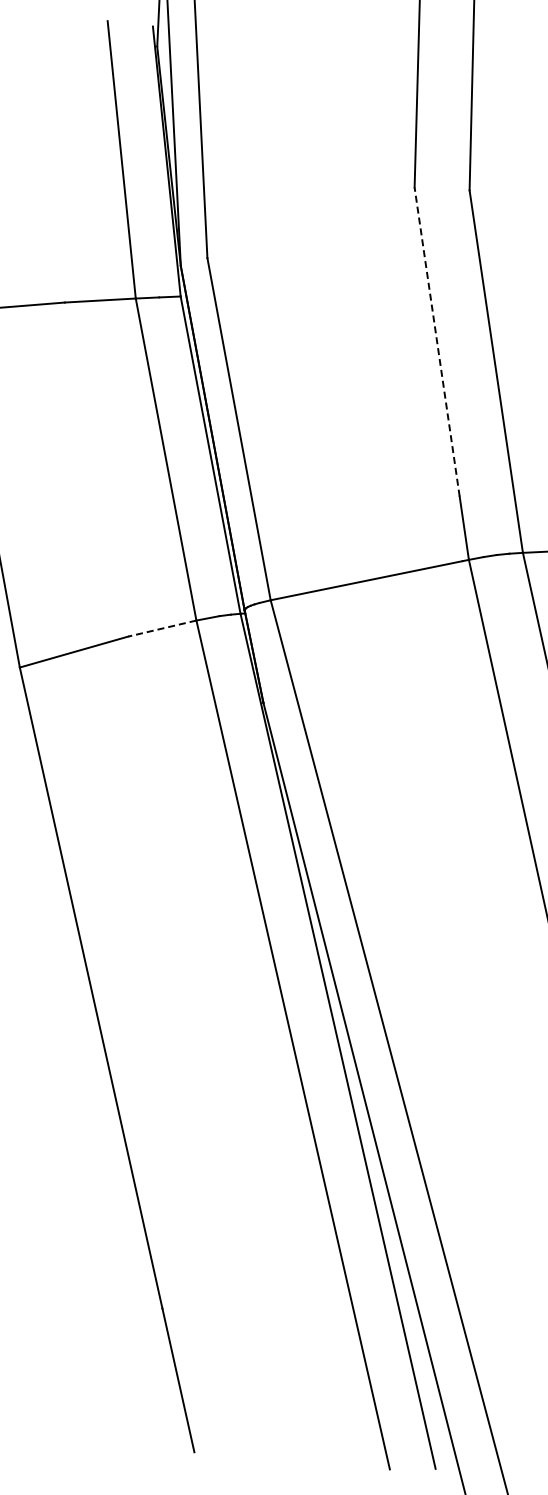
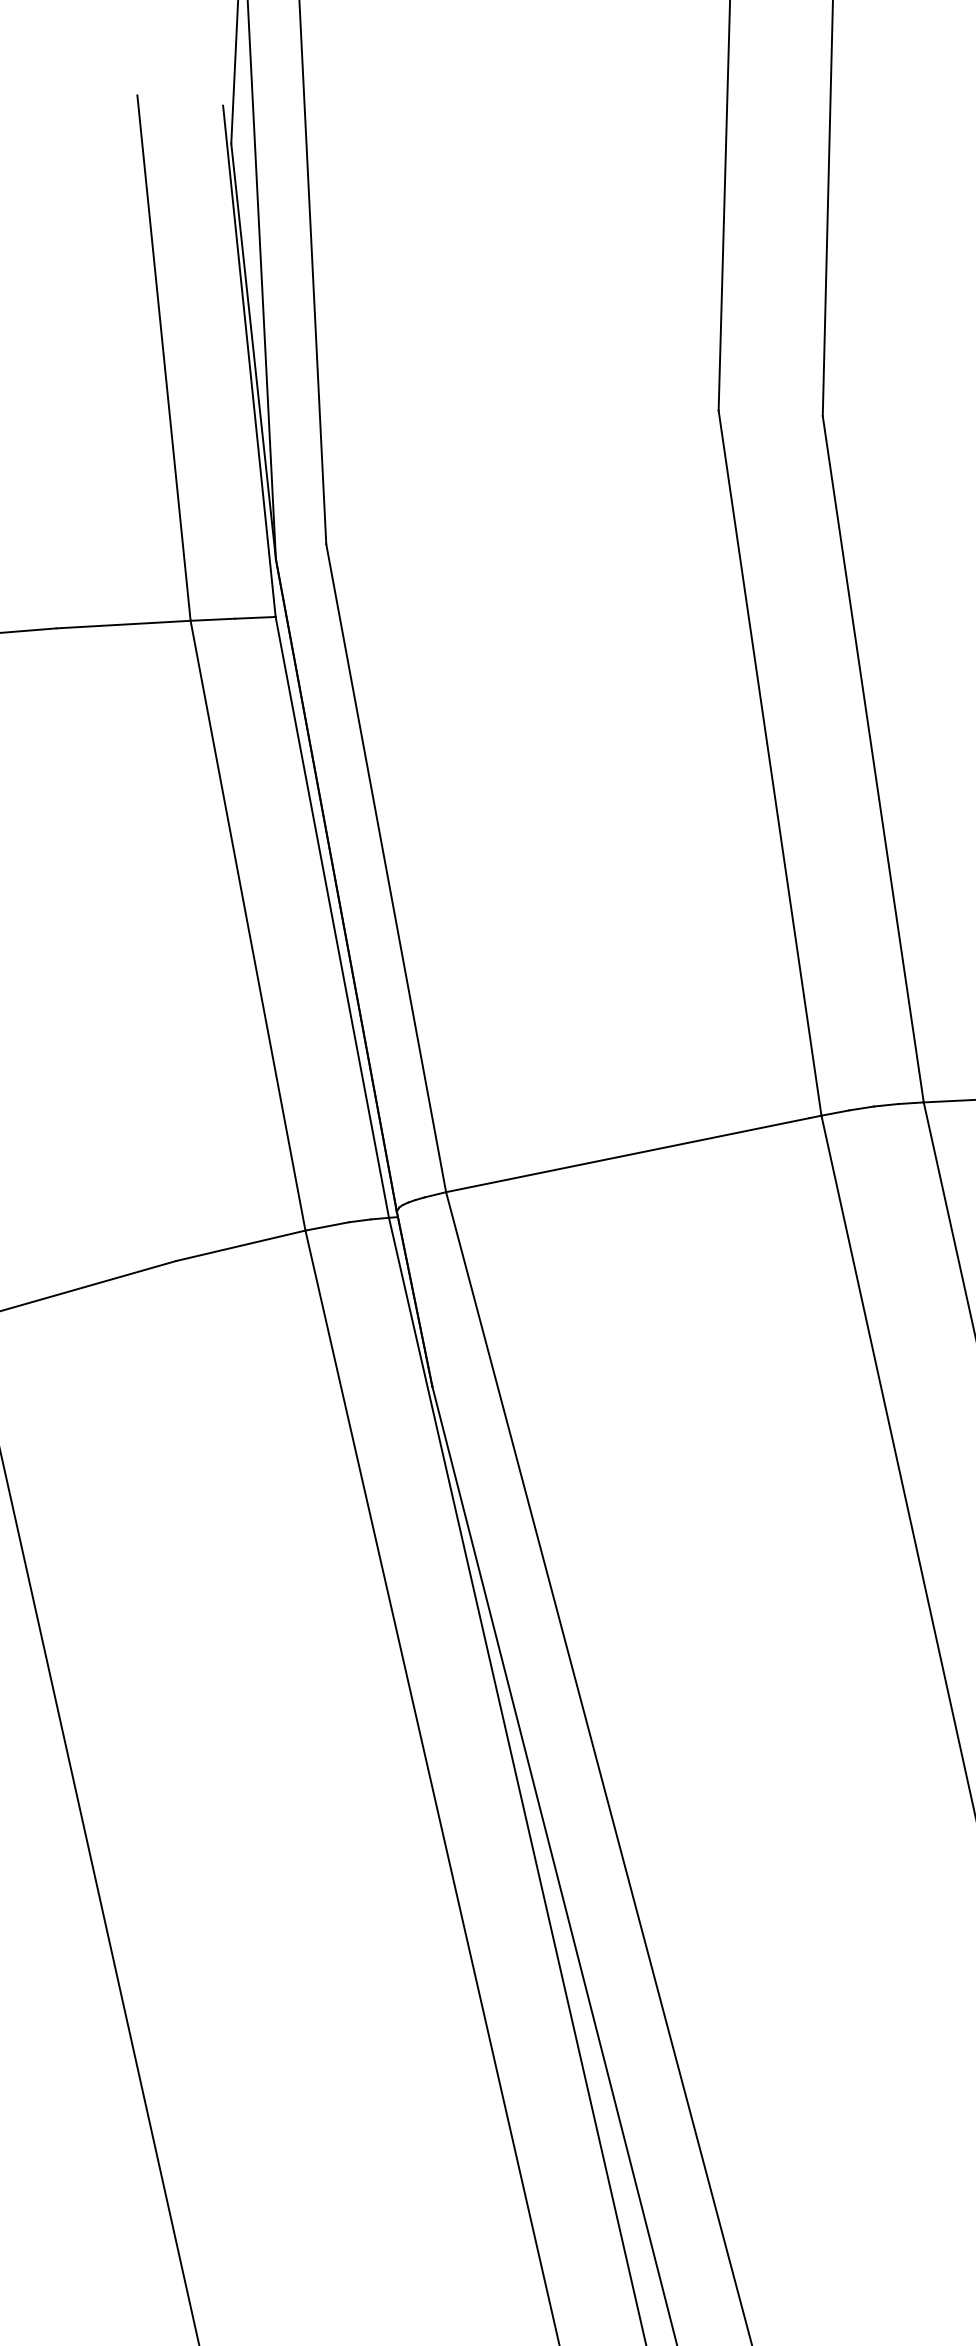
line: (437, 341) -> (761, 702), dashed -> solid
line: (161, 628) -> (239, 1245), dashed -> solid

